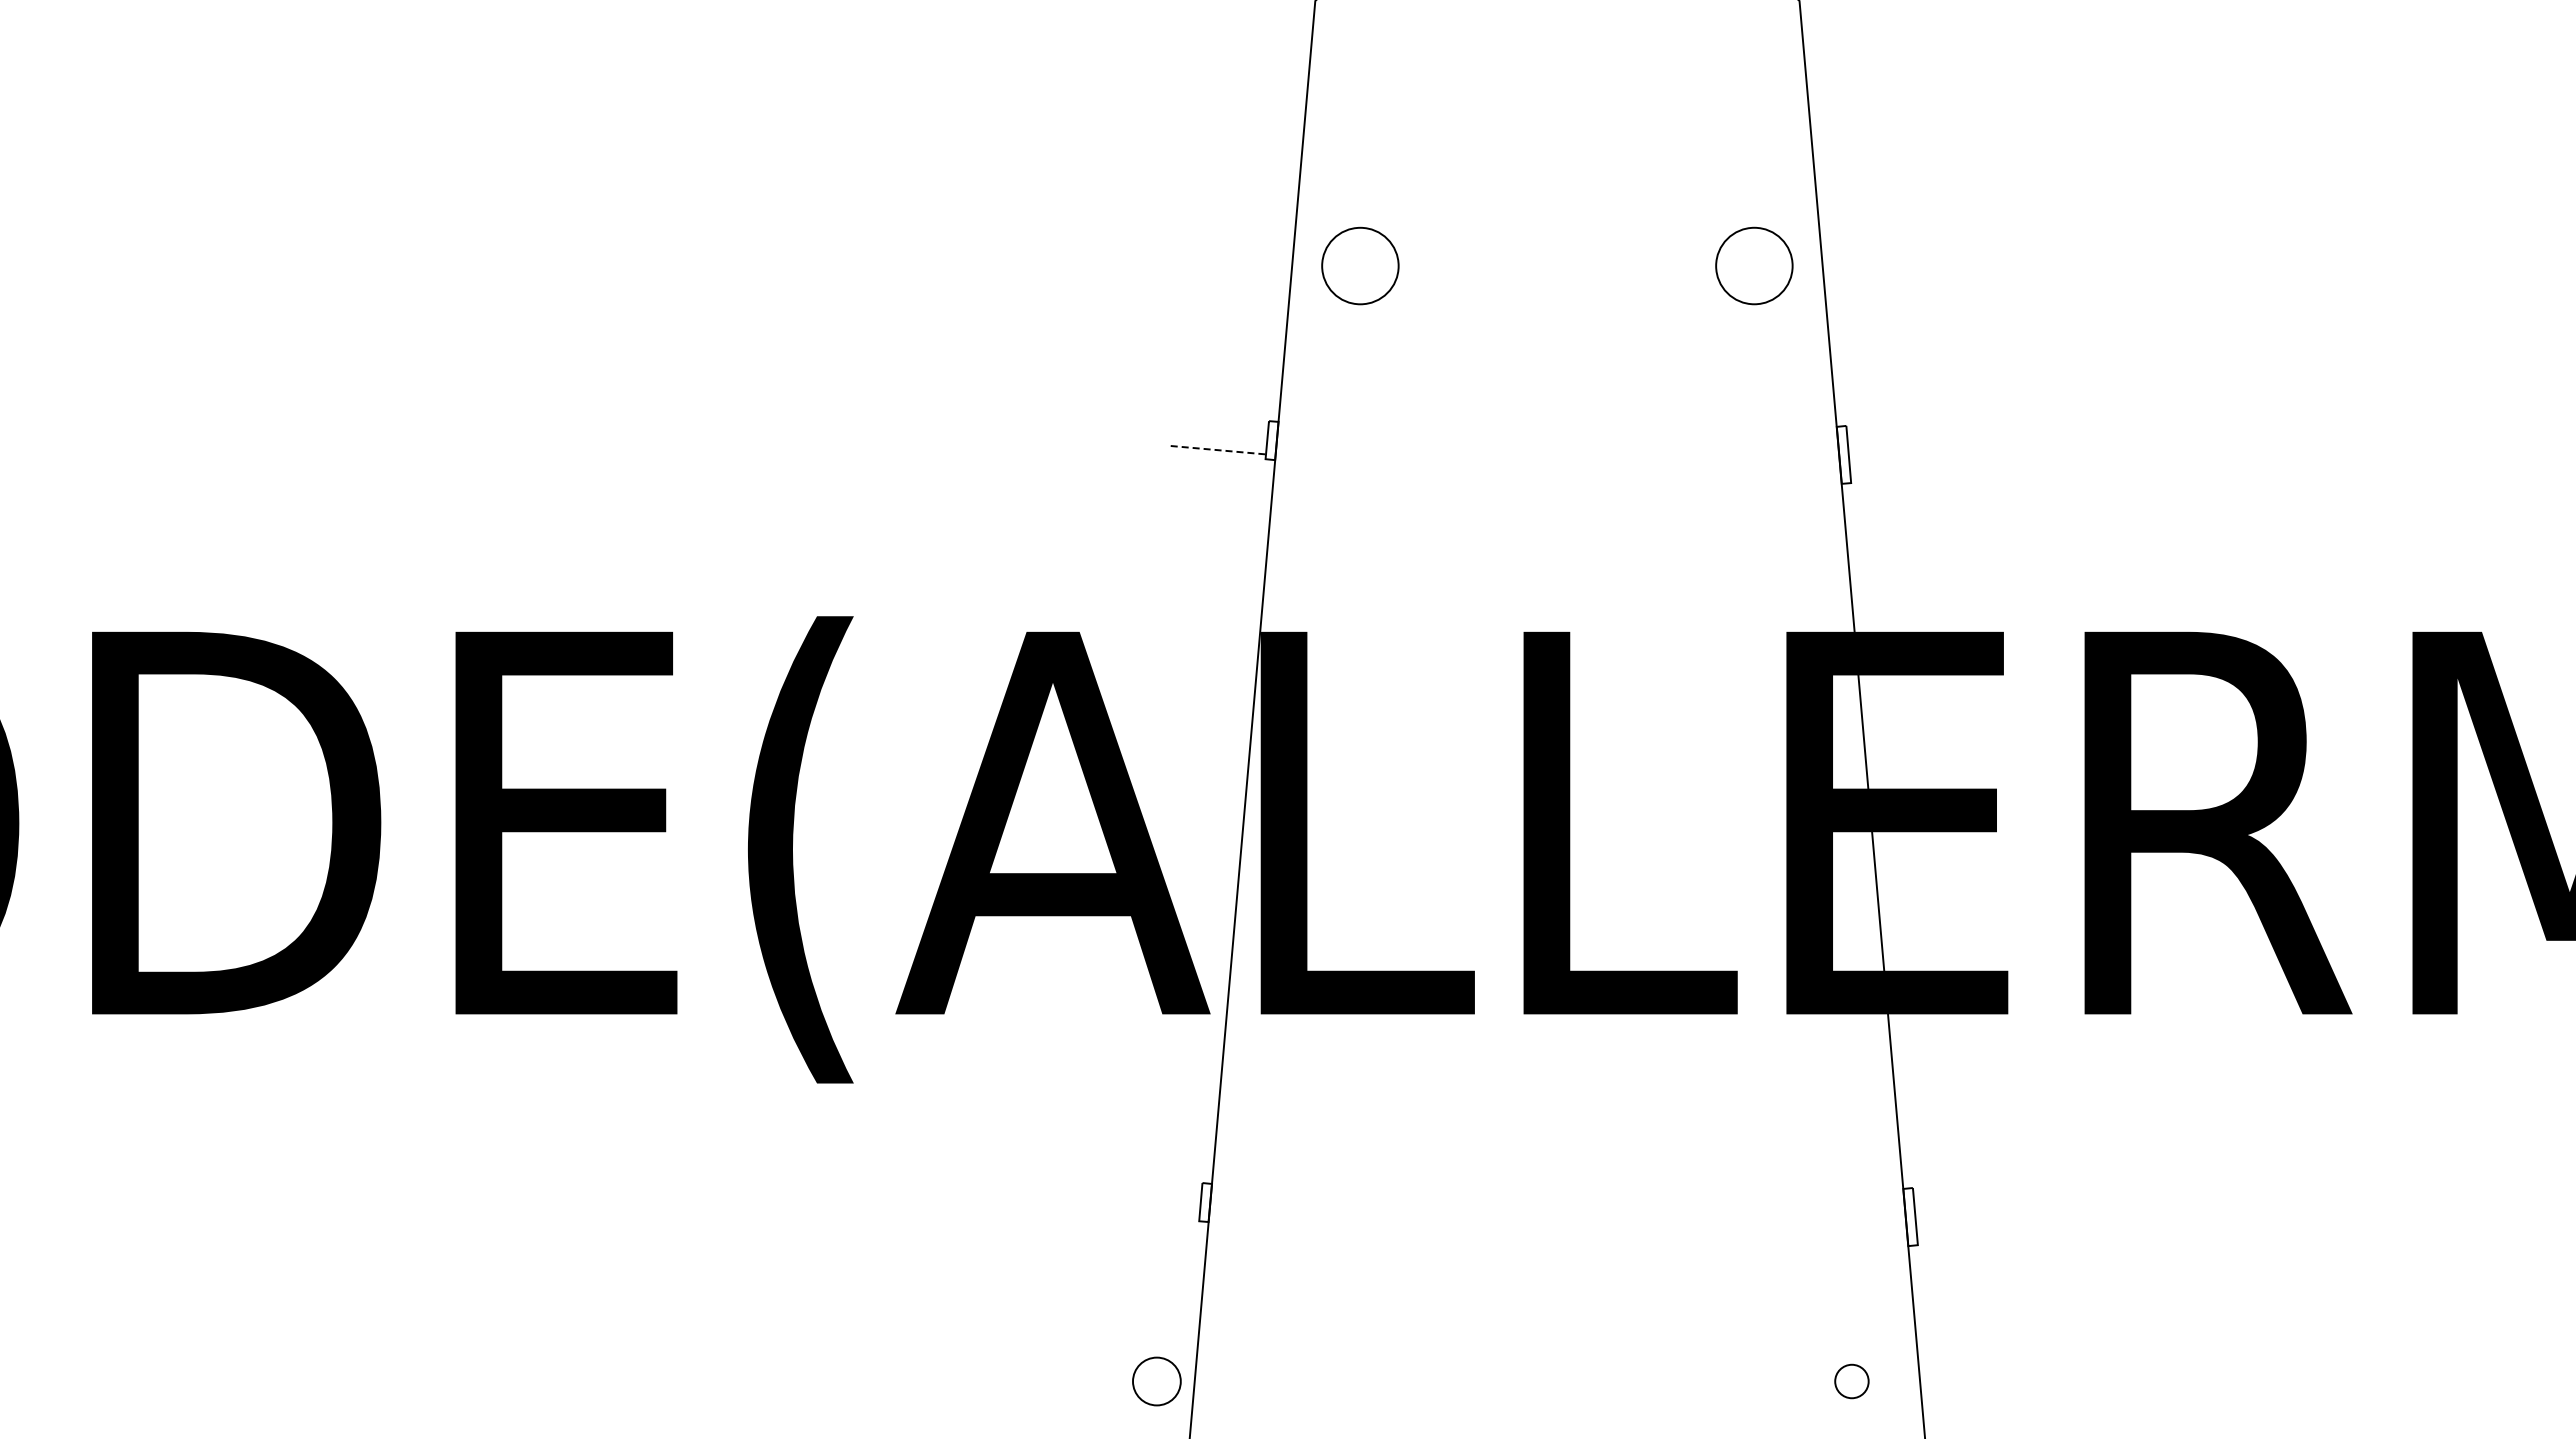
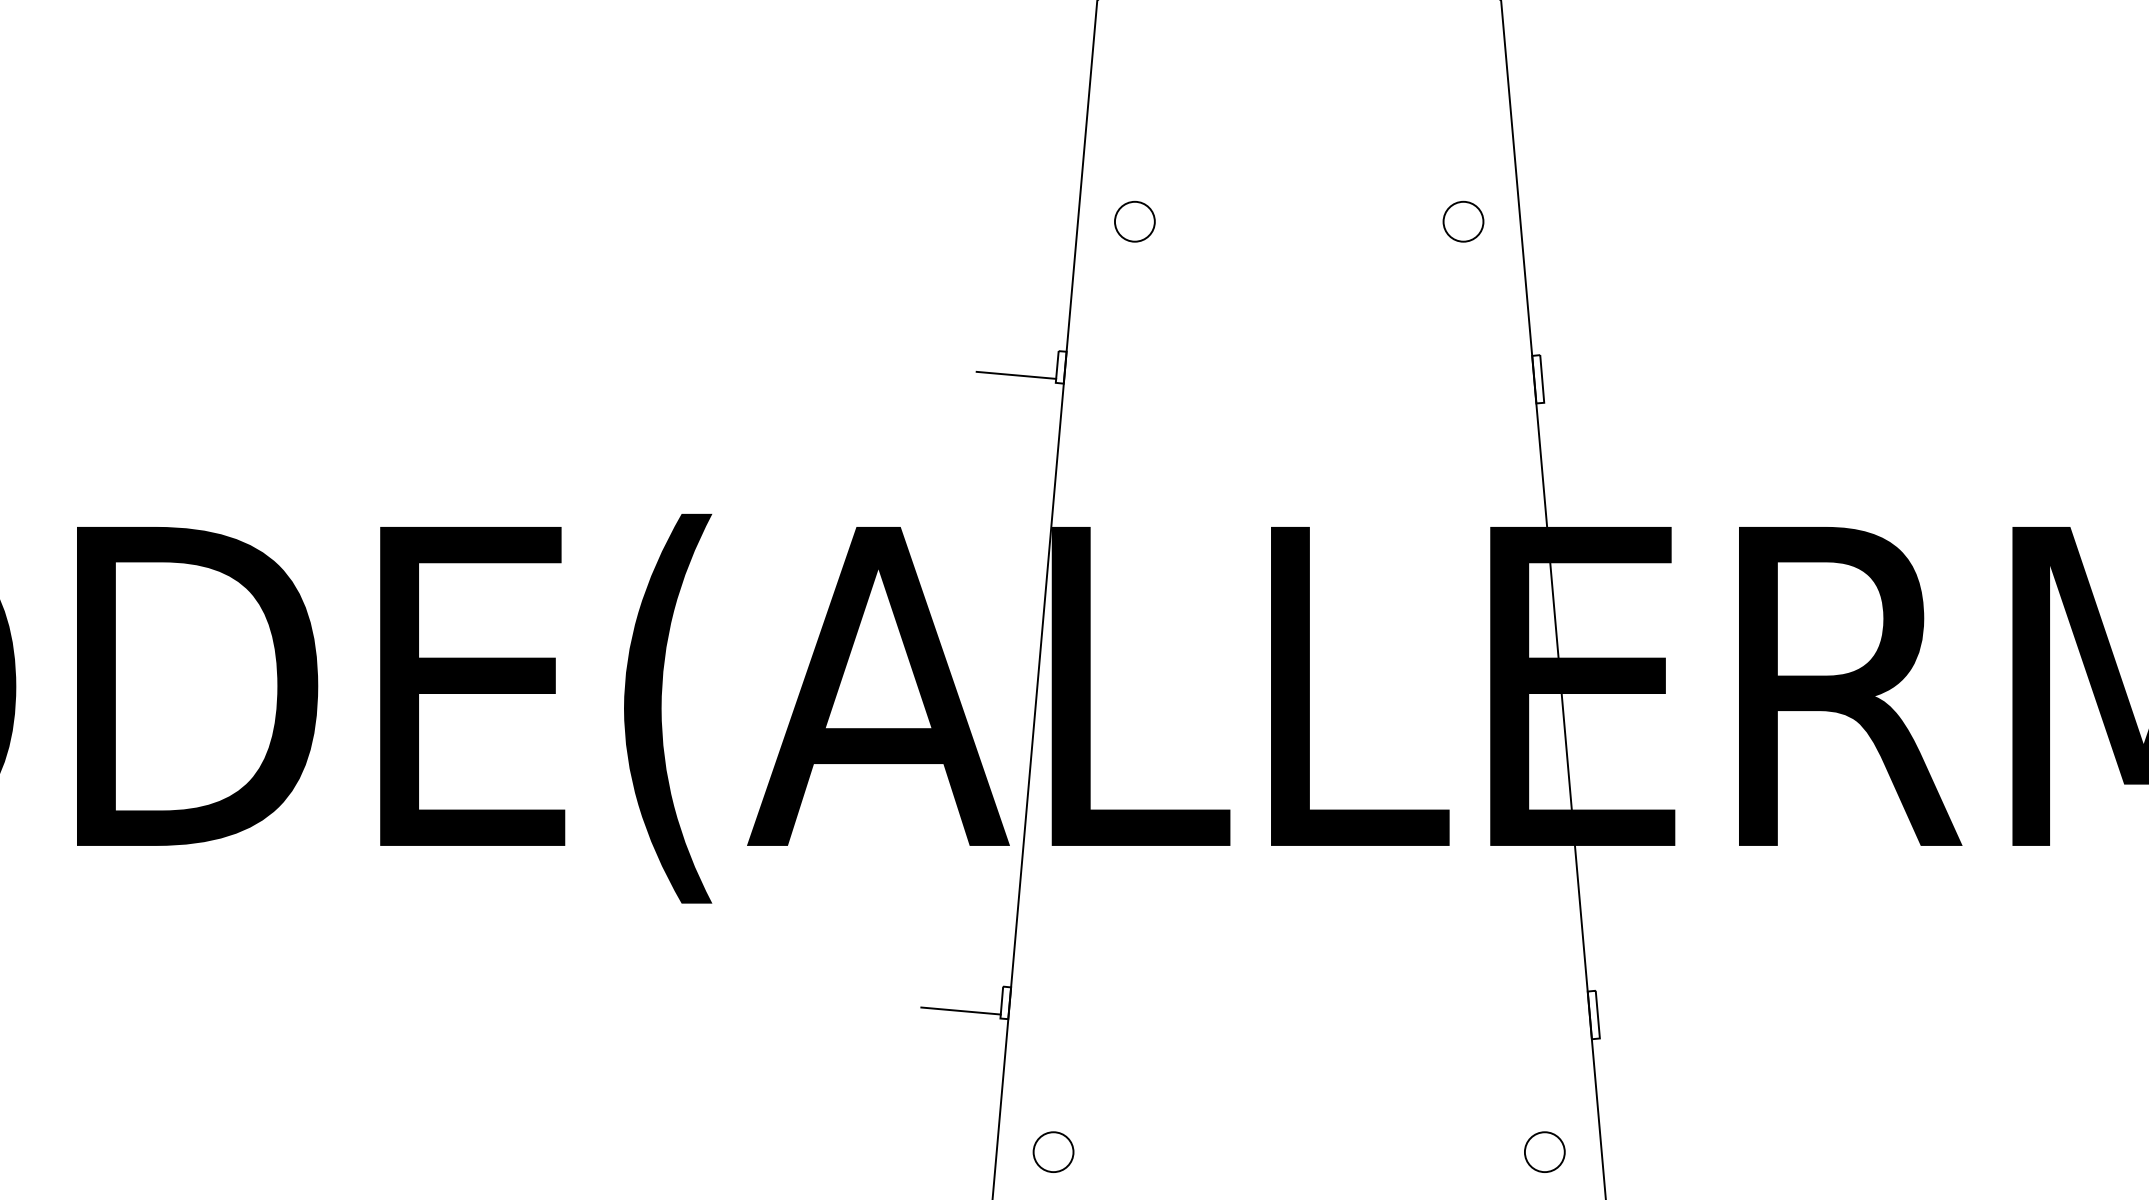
circle: (1360, 265) -> (1134, 221), size x0.62
circle: (1754, 265) -> (1463, 221), size x0.62
line: (1218, 450) -> (1016, 375), dashed -> solid
line: (1151, 1212) -> (960, 1011), added
circle: (1156, 1381) -> (1053, 1152), moved
circle: (1851, 1381) -> (1544, 1152), size x1.43

